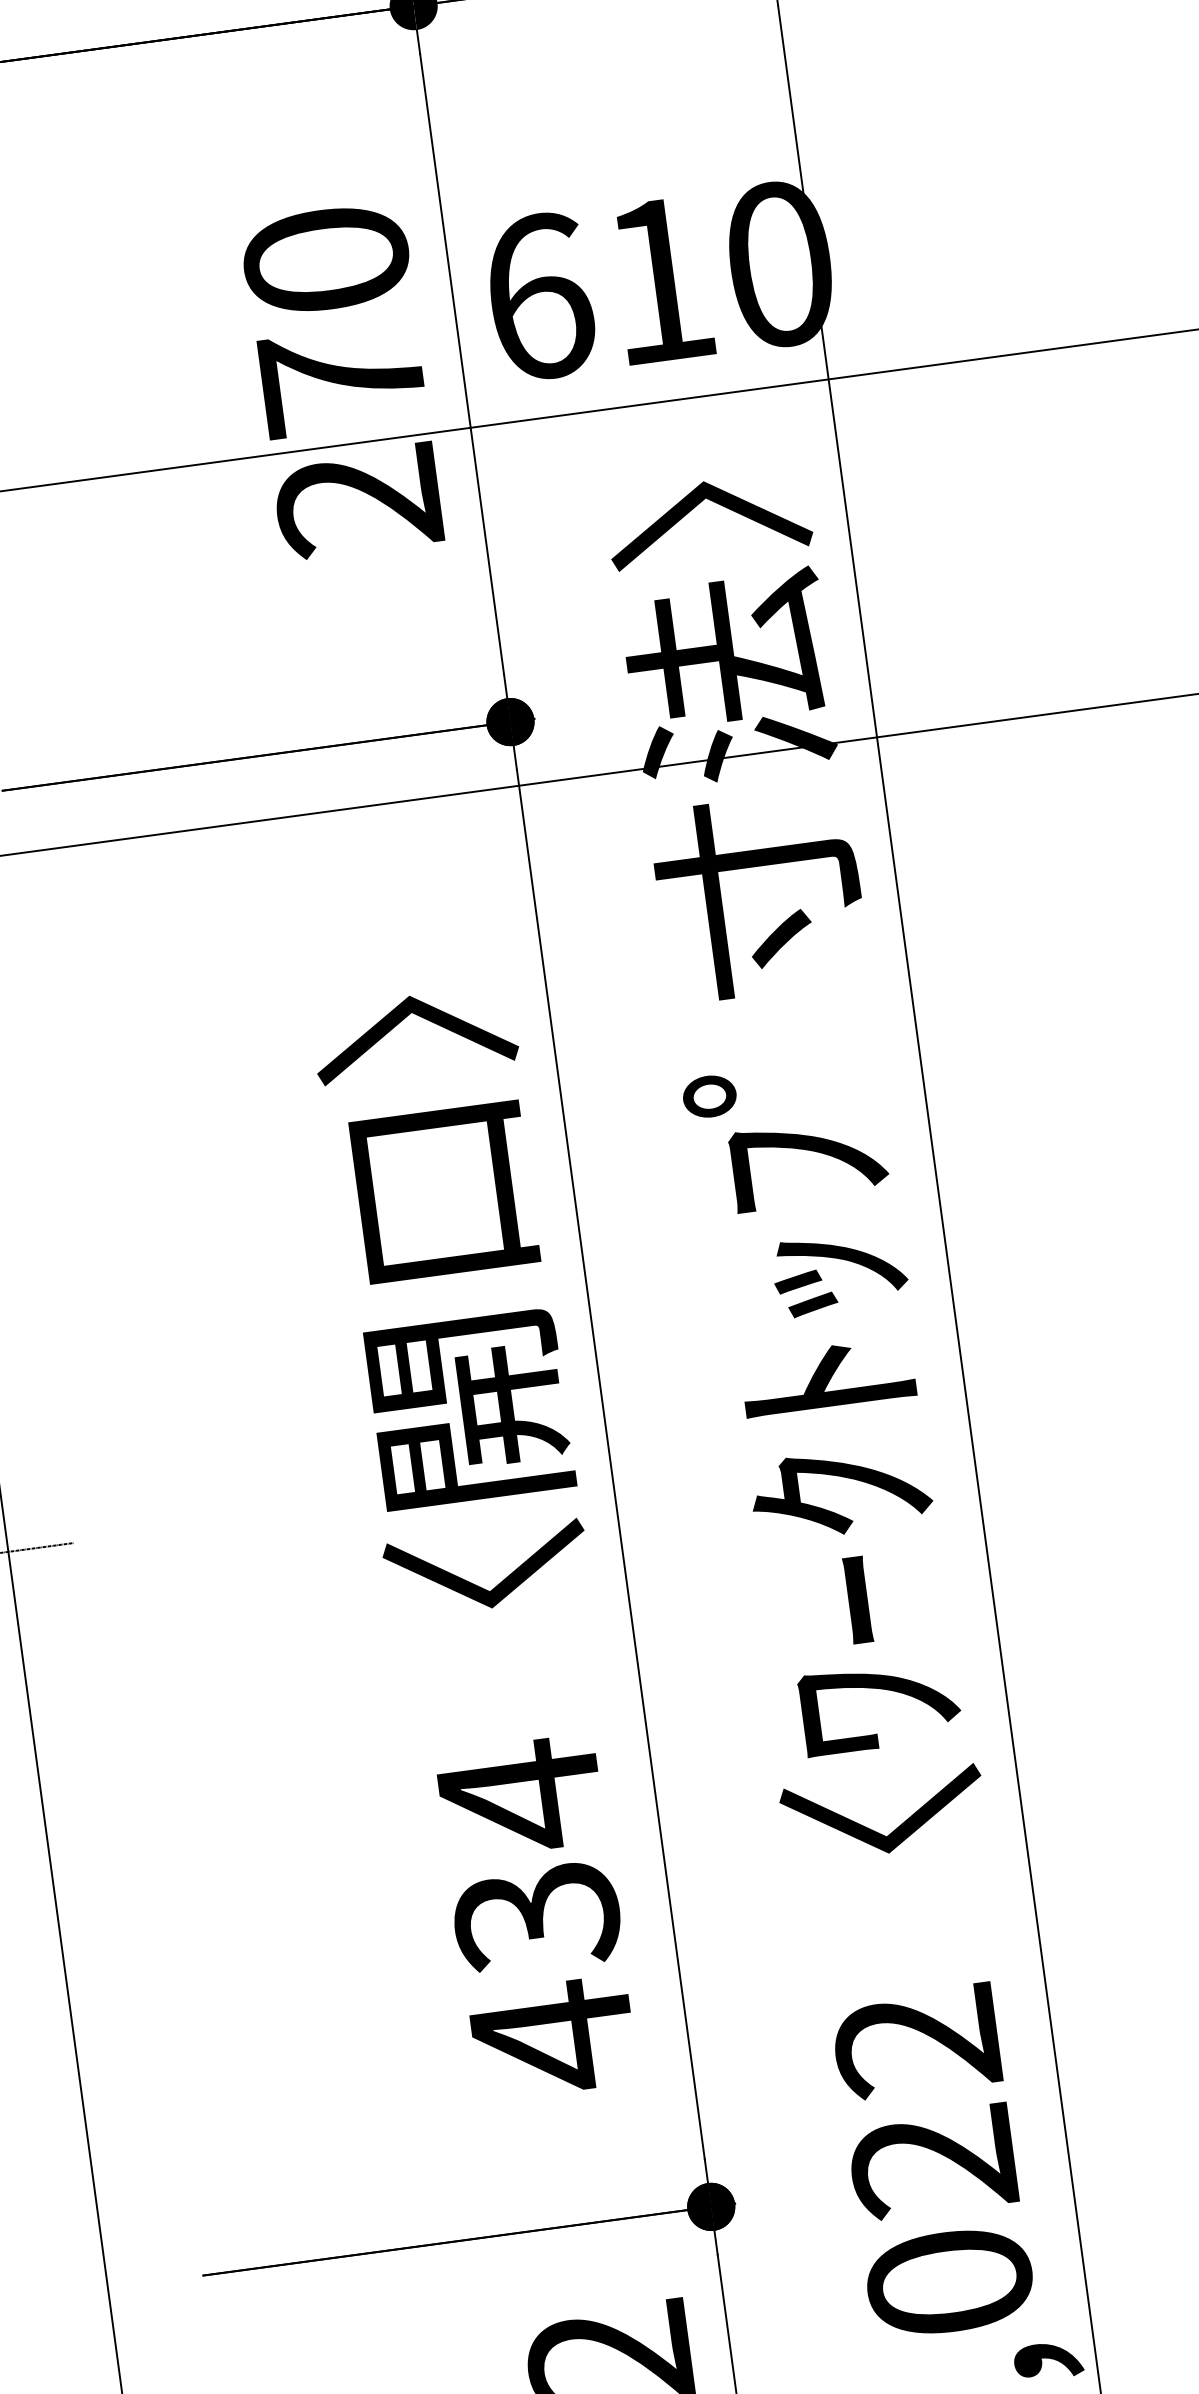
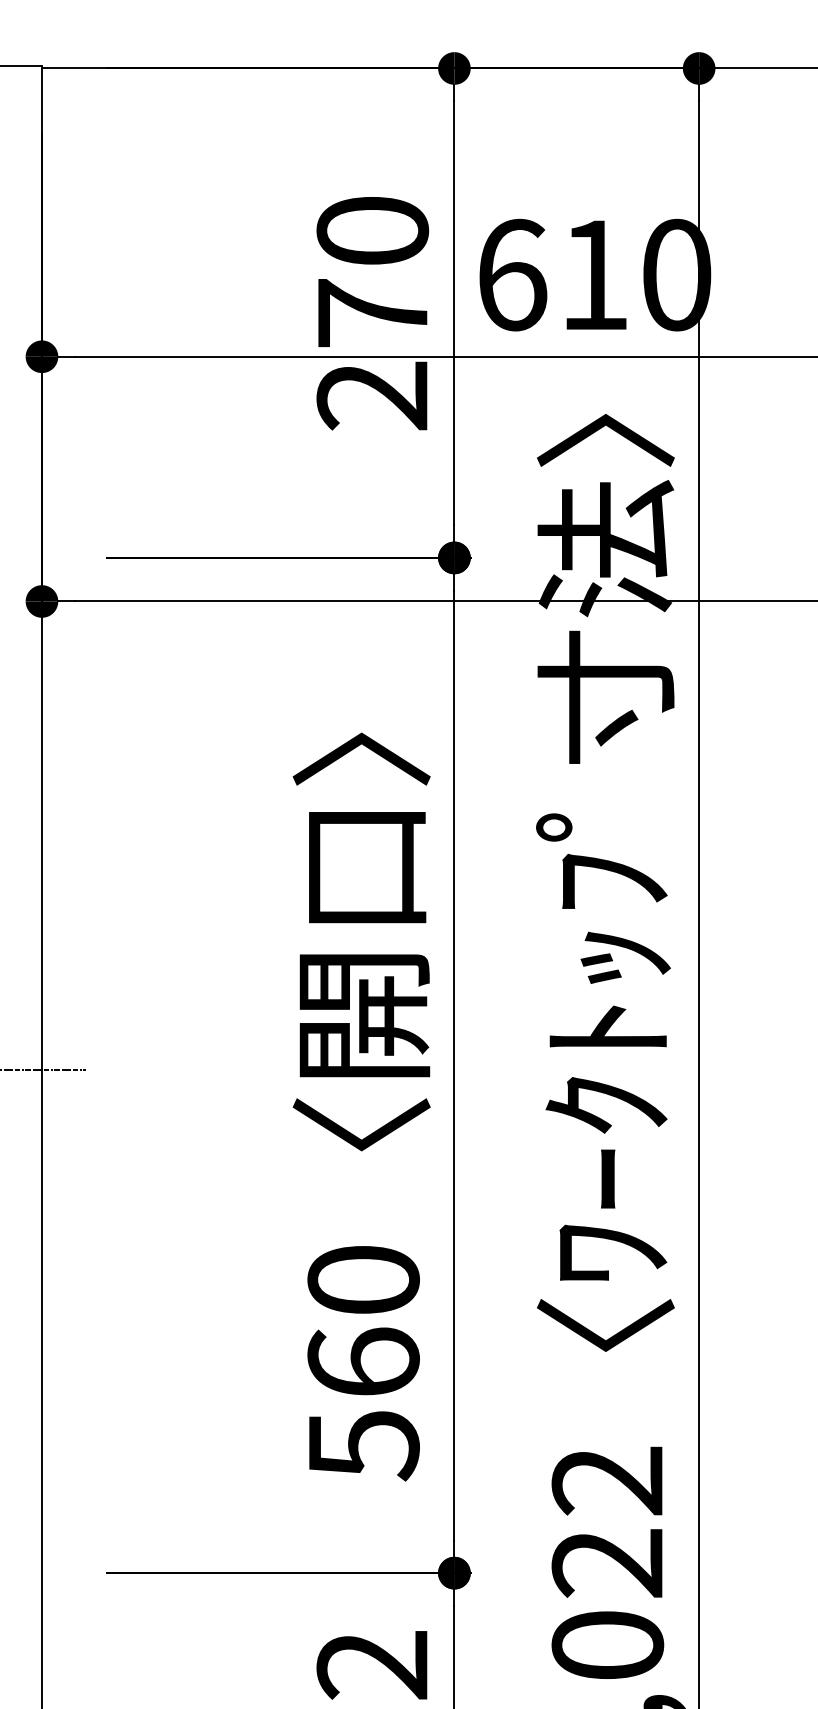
text: (536, 1916) -> (363, 1362), 434 -> 560

